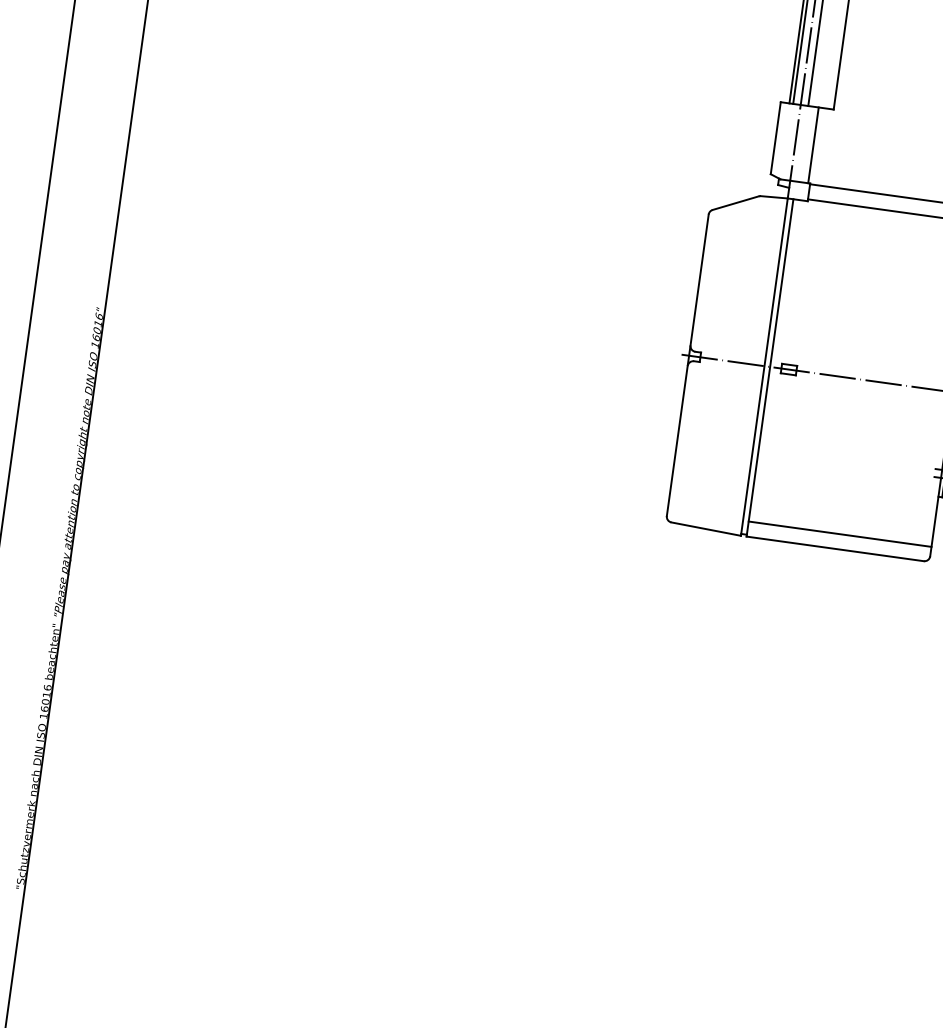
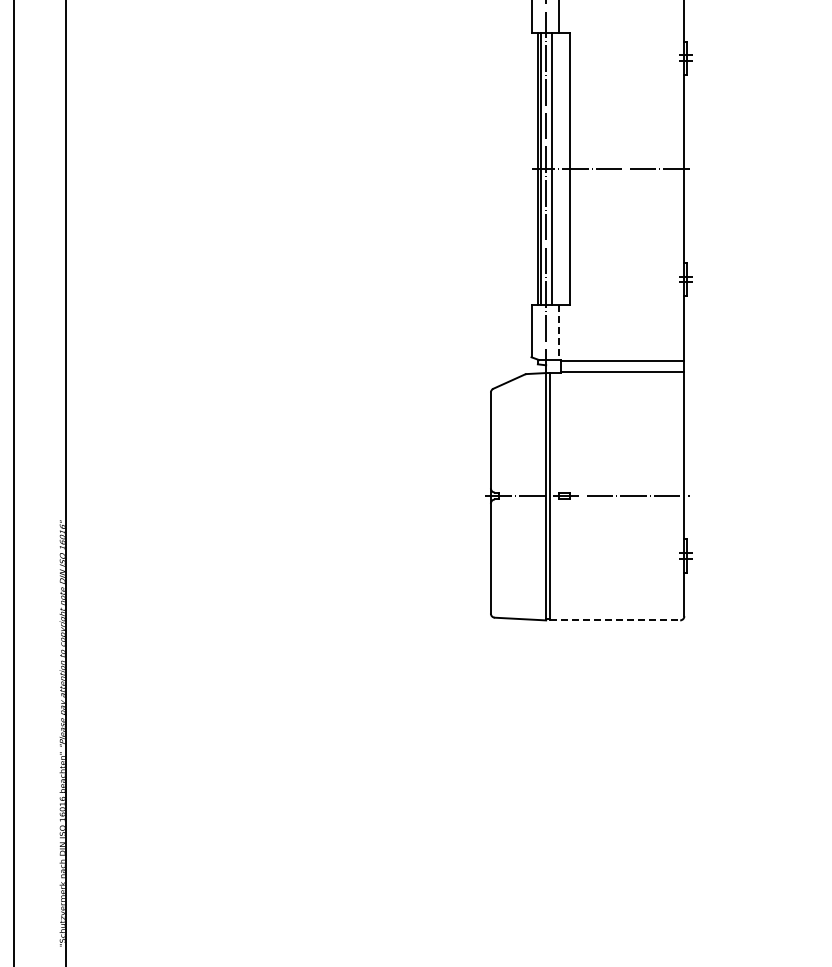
line: (813, 145) -> (559, 332), solid -> dashed
line: (840, 534) -> (617, 609), removed
line: (835, 549) -> (615, 620), solid -> dashed

